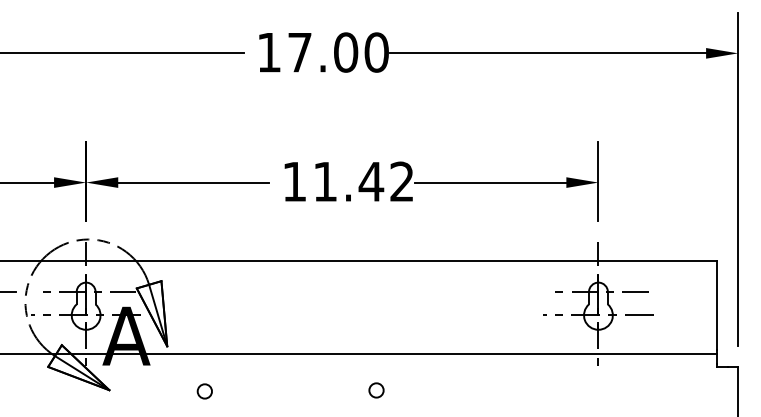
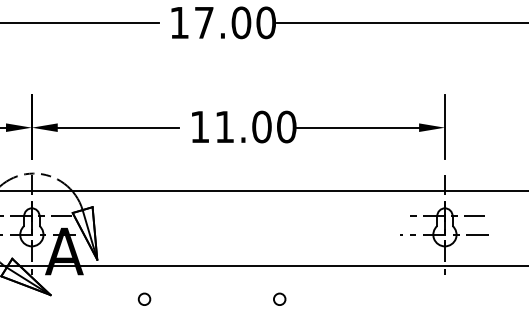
text: (386, 181) -> (274, 126), 11.42 -> 11.00
circle: (376, 390) -> (279, 299), moved
circle: (204, 391) -> (144, 299), moved

